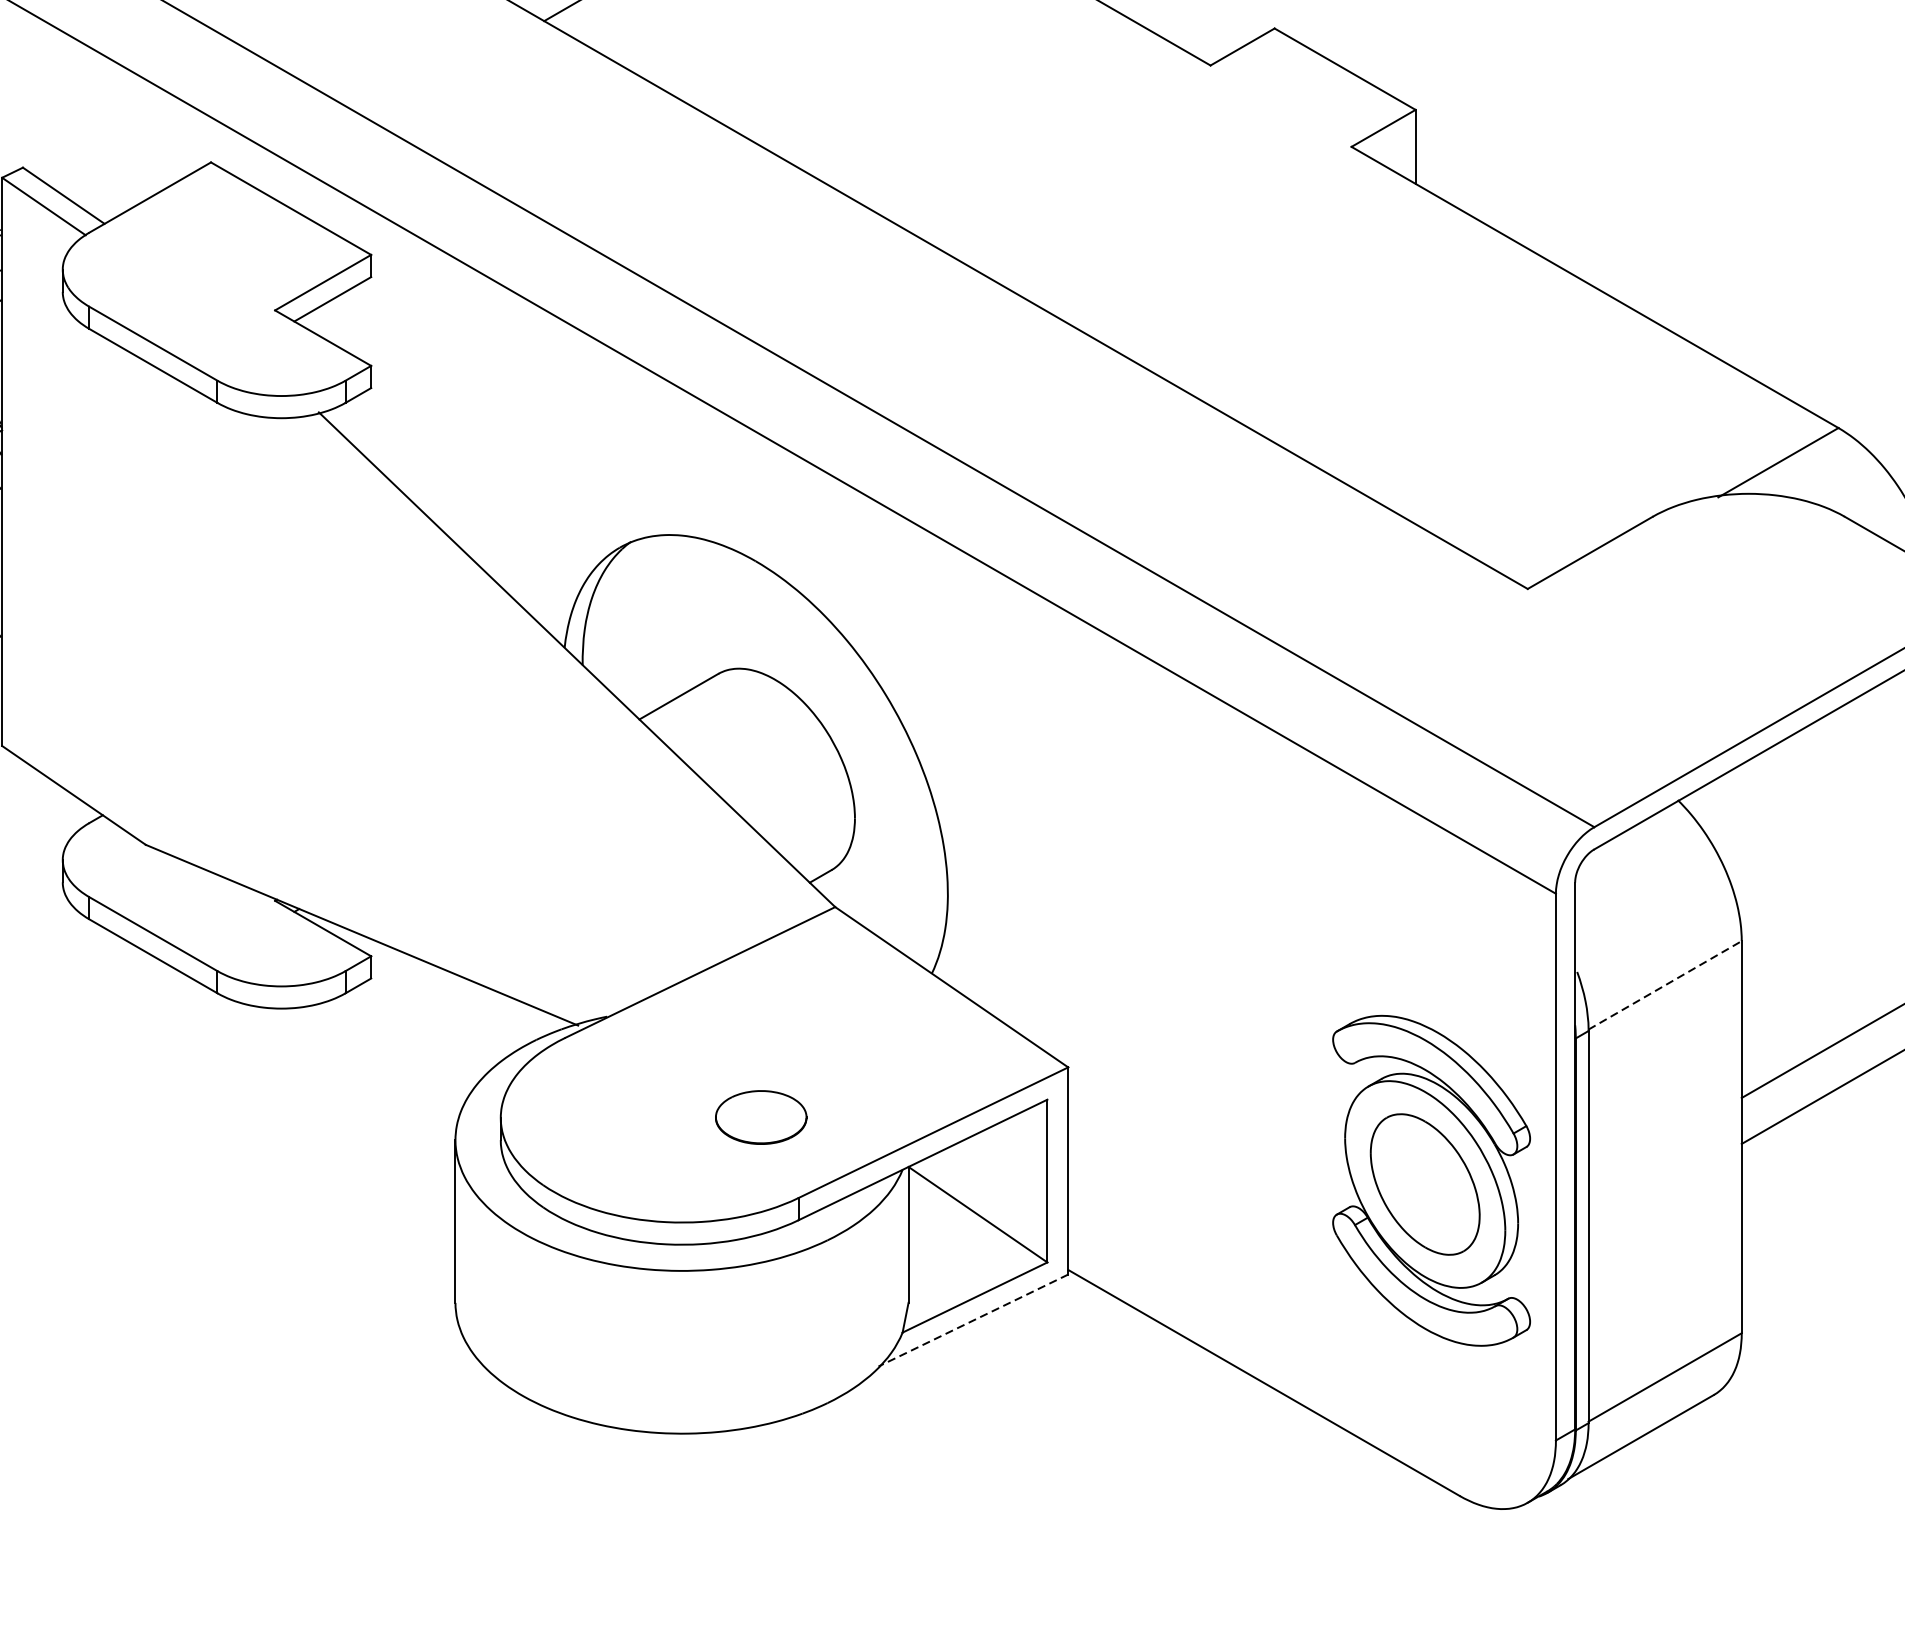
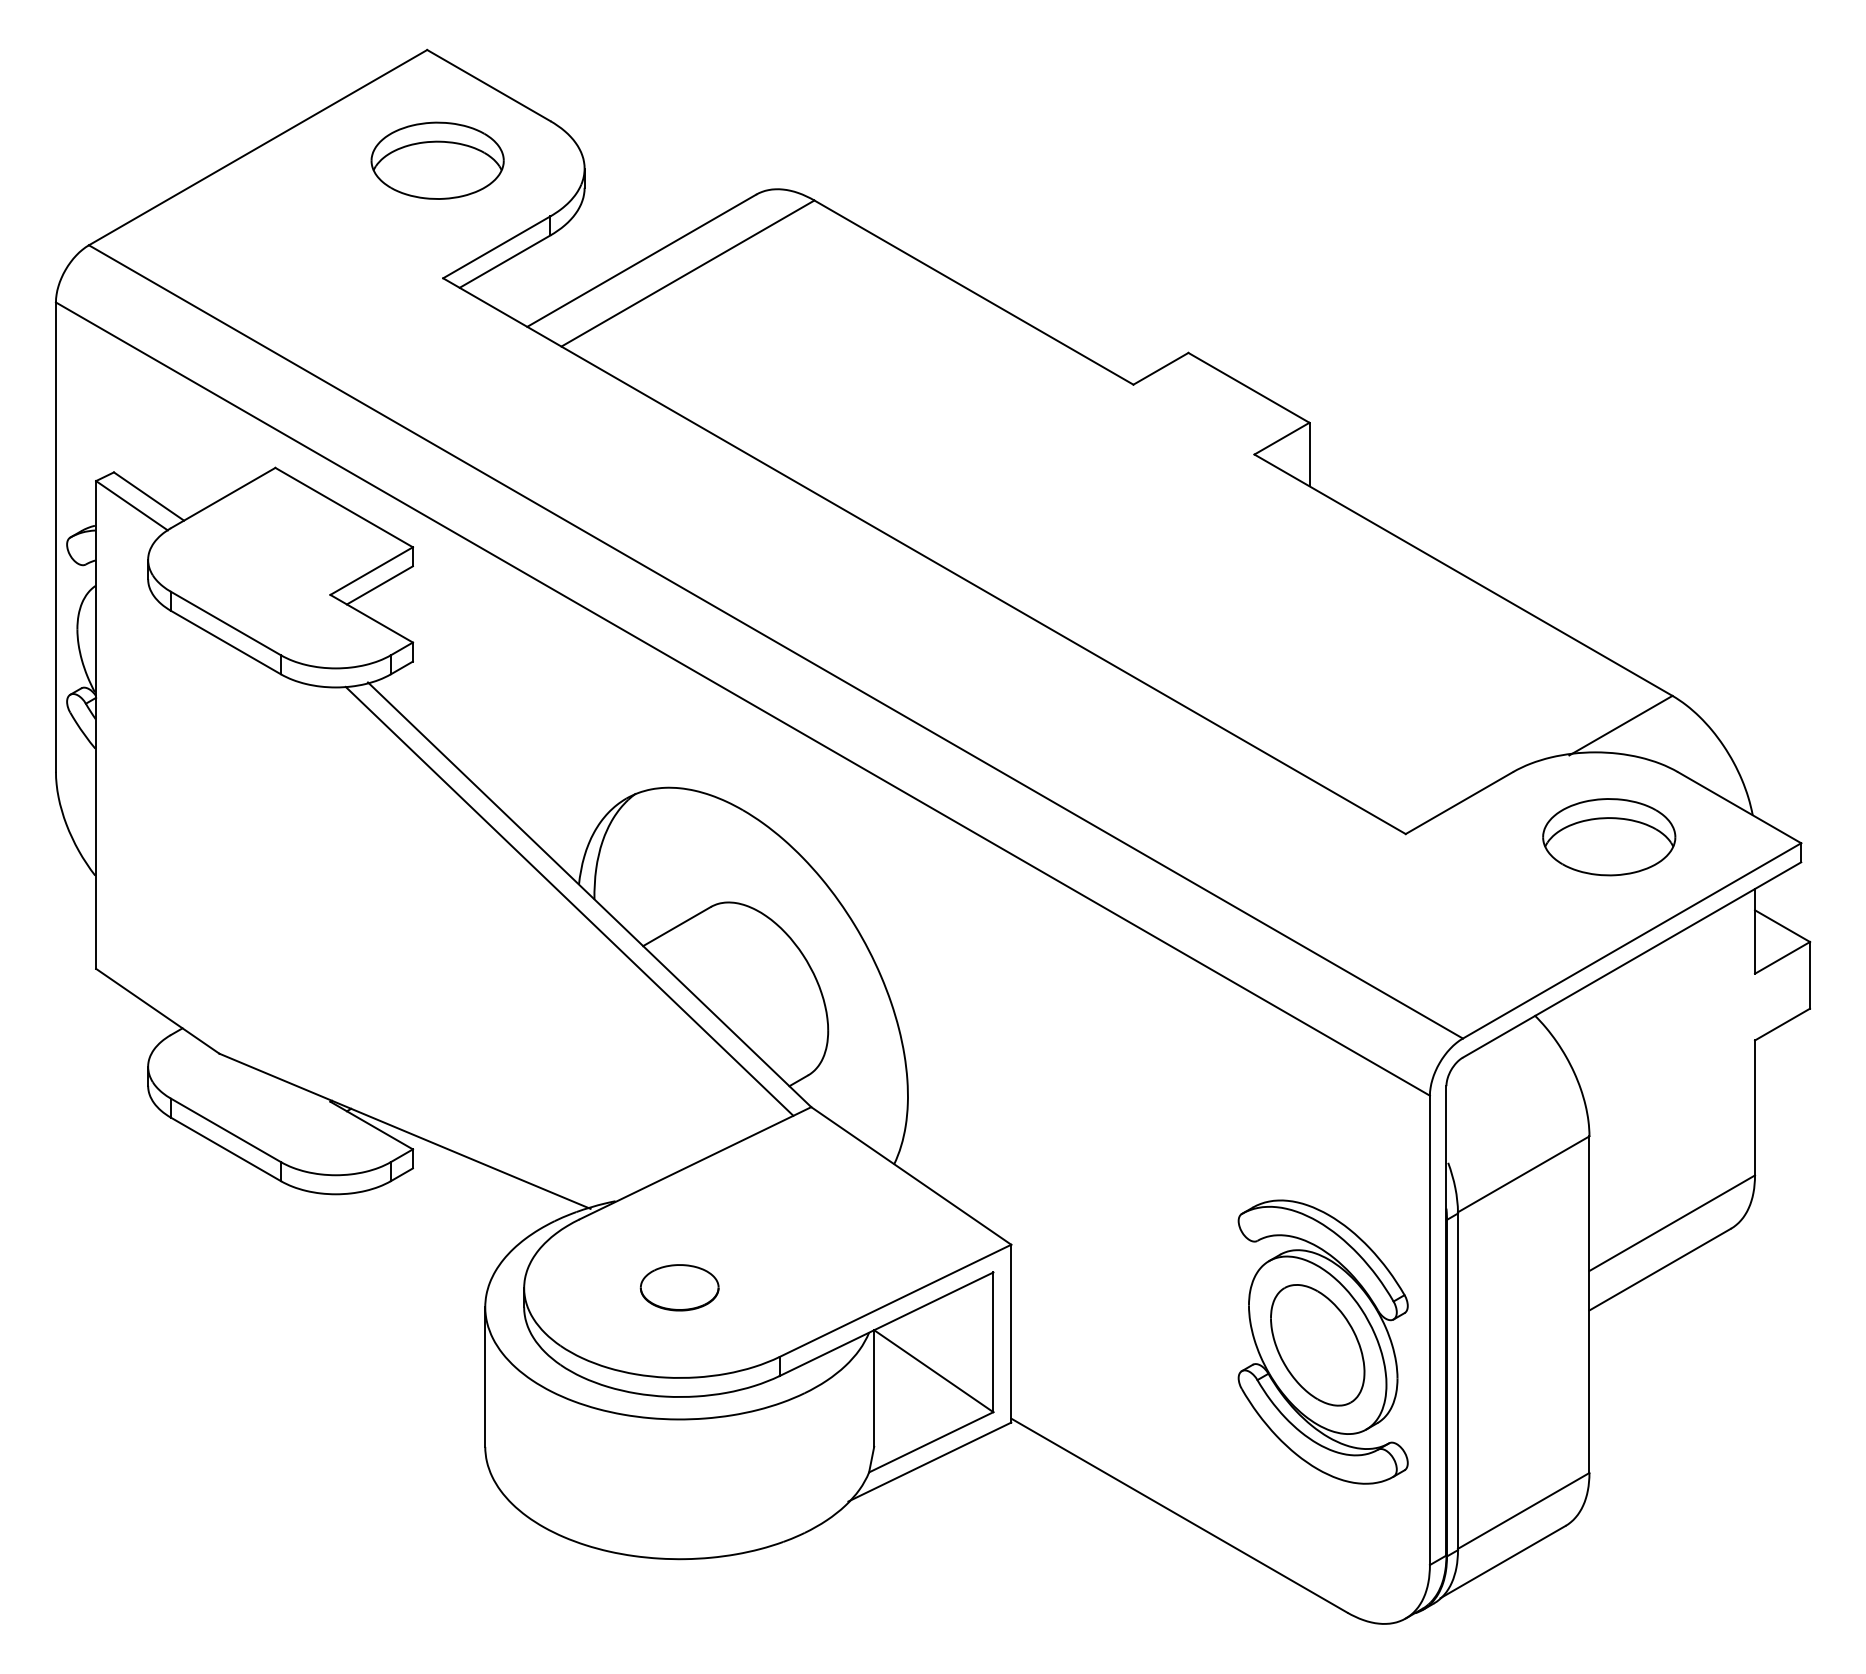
part: (1765, 592) -> (1609, 837), added
line: (553, 666) -> (569, 900), added
line: (1664, 985) -> (1523, 1174), dashed -> solid
part: (760, 1117) -> (679, 1287), moved
line: (972, 1321) -> (929, 1462), dashed -> solid

